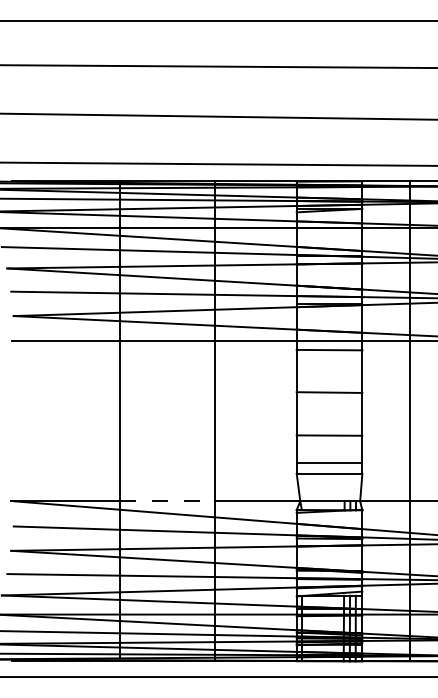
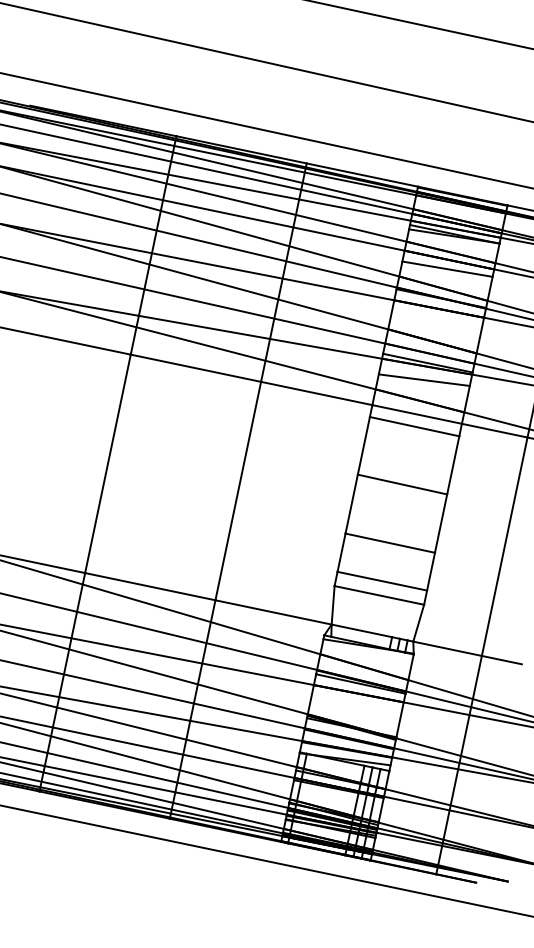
line: (329, 234) -> (447, 268), added
line: (329, 315) -> (424, 379), added
line: (167, 501) -> (150, 586), dashed -> solid

